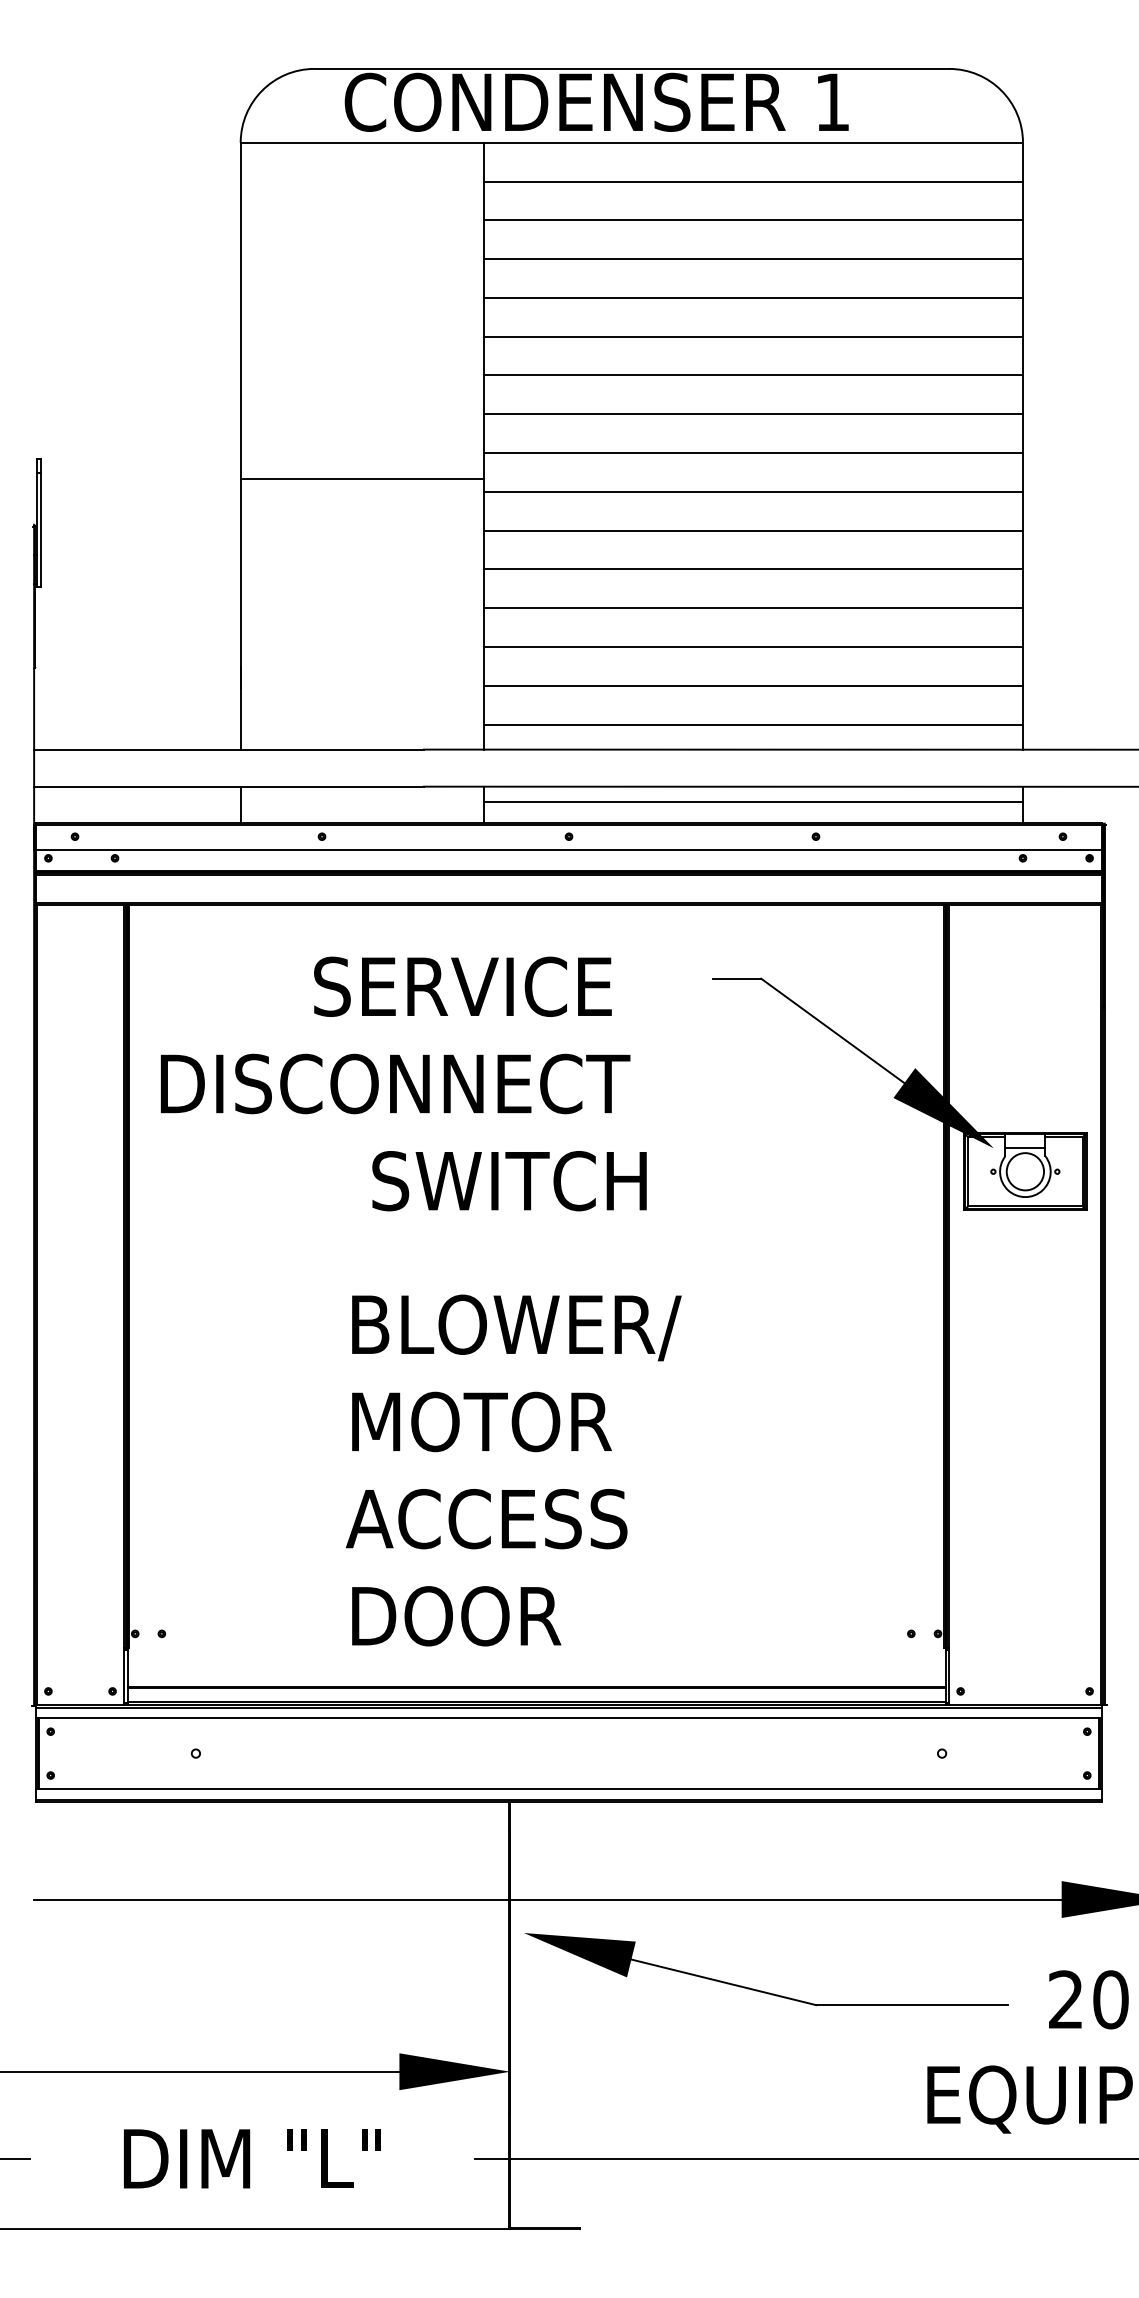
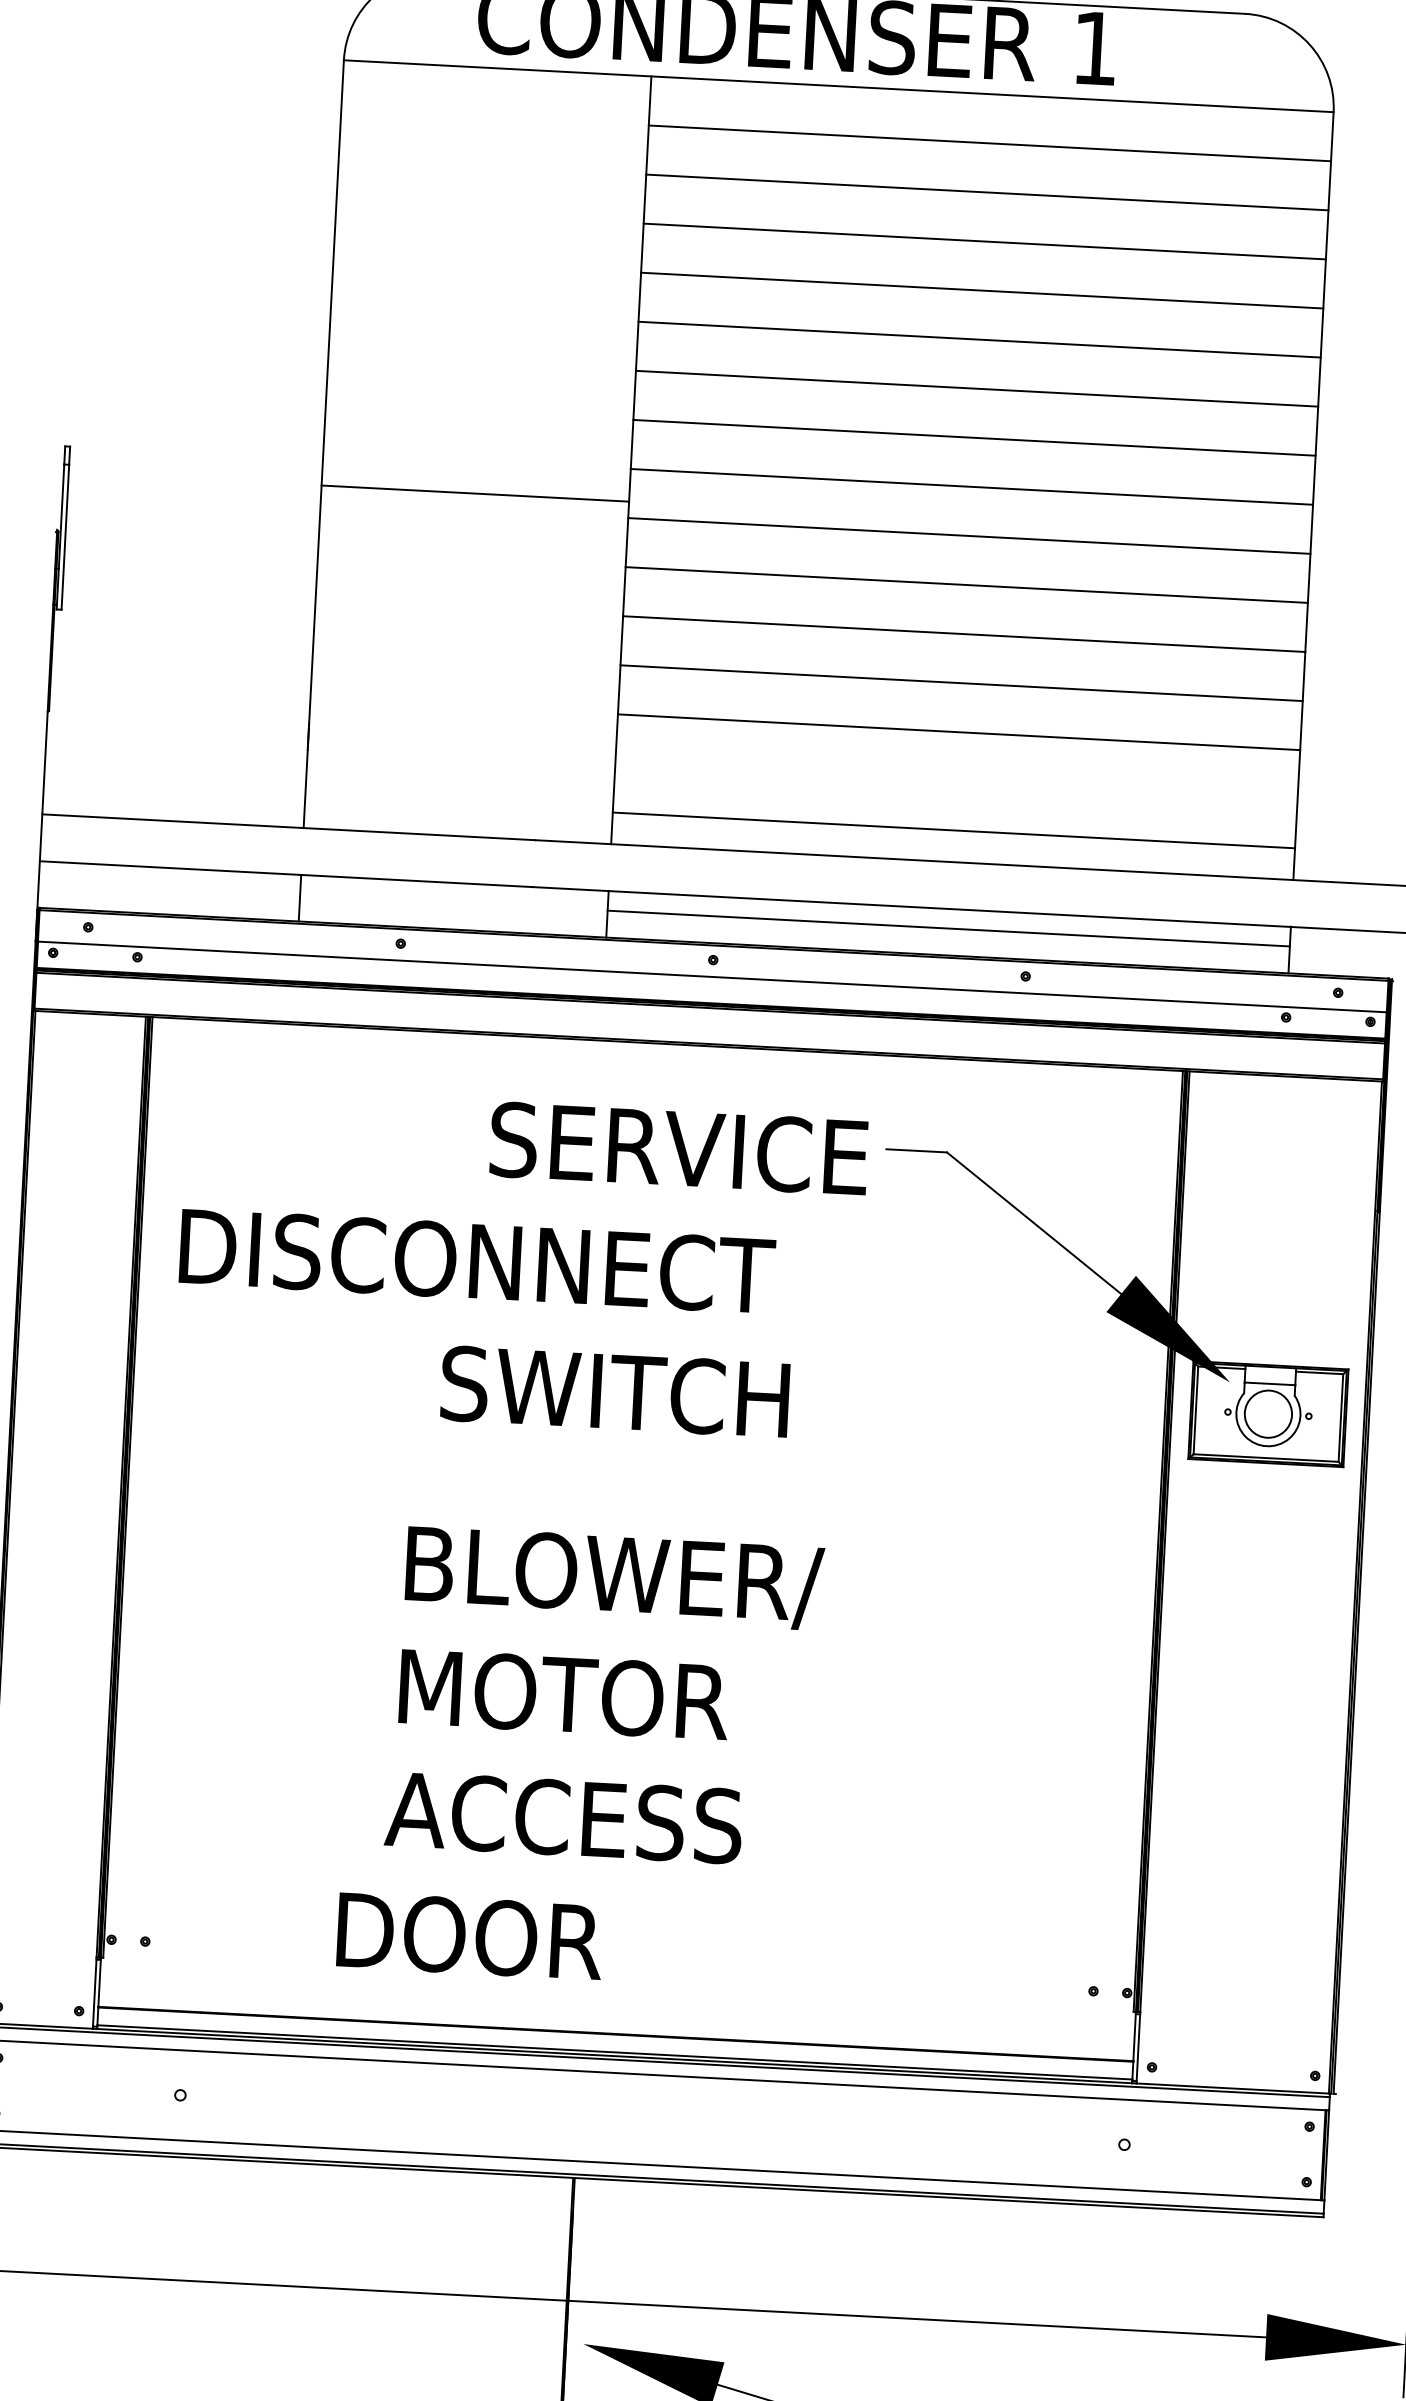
line: (752, 685) -> (955, 780), removed
text: (462, 986) -> (678, 1148), moved
text: (456, 1616) -> (469, 1936), moved

